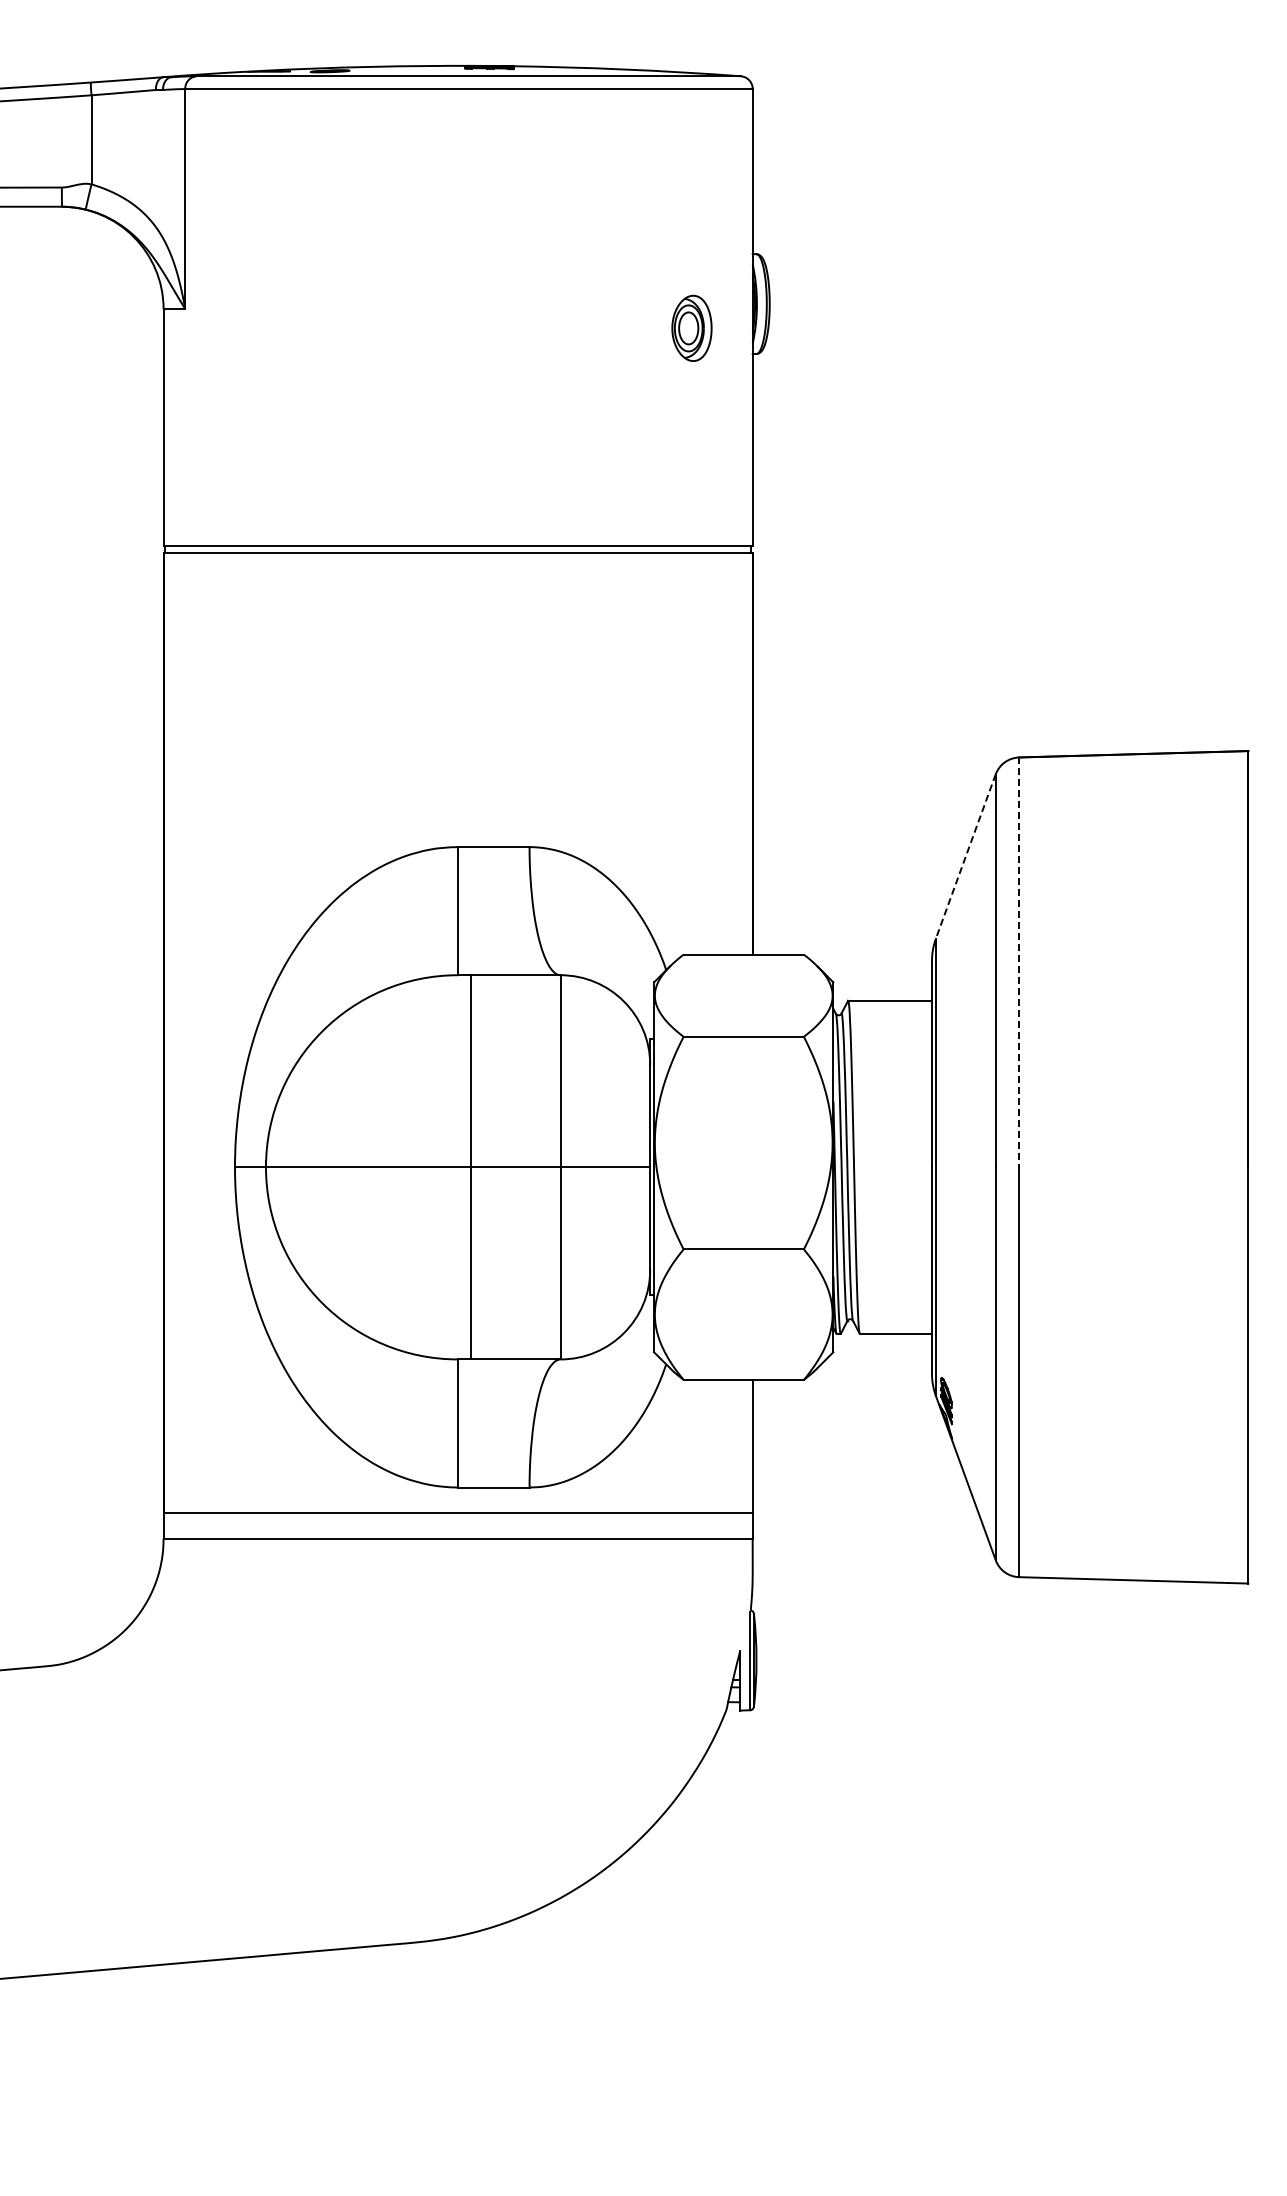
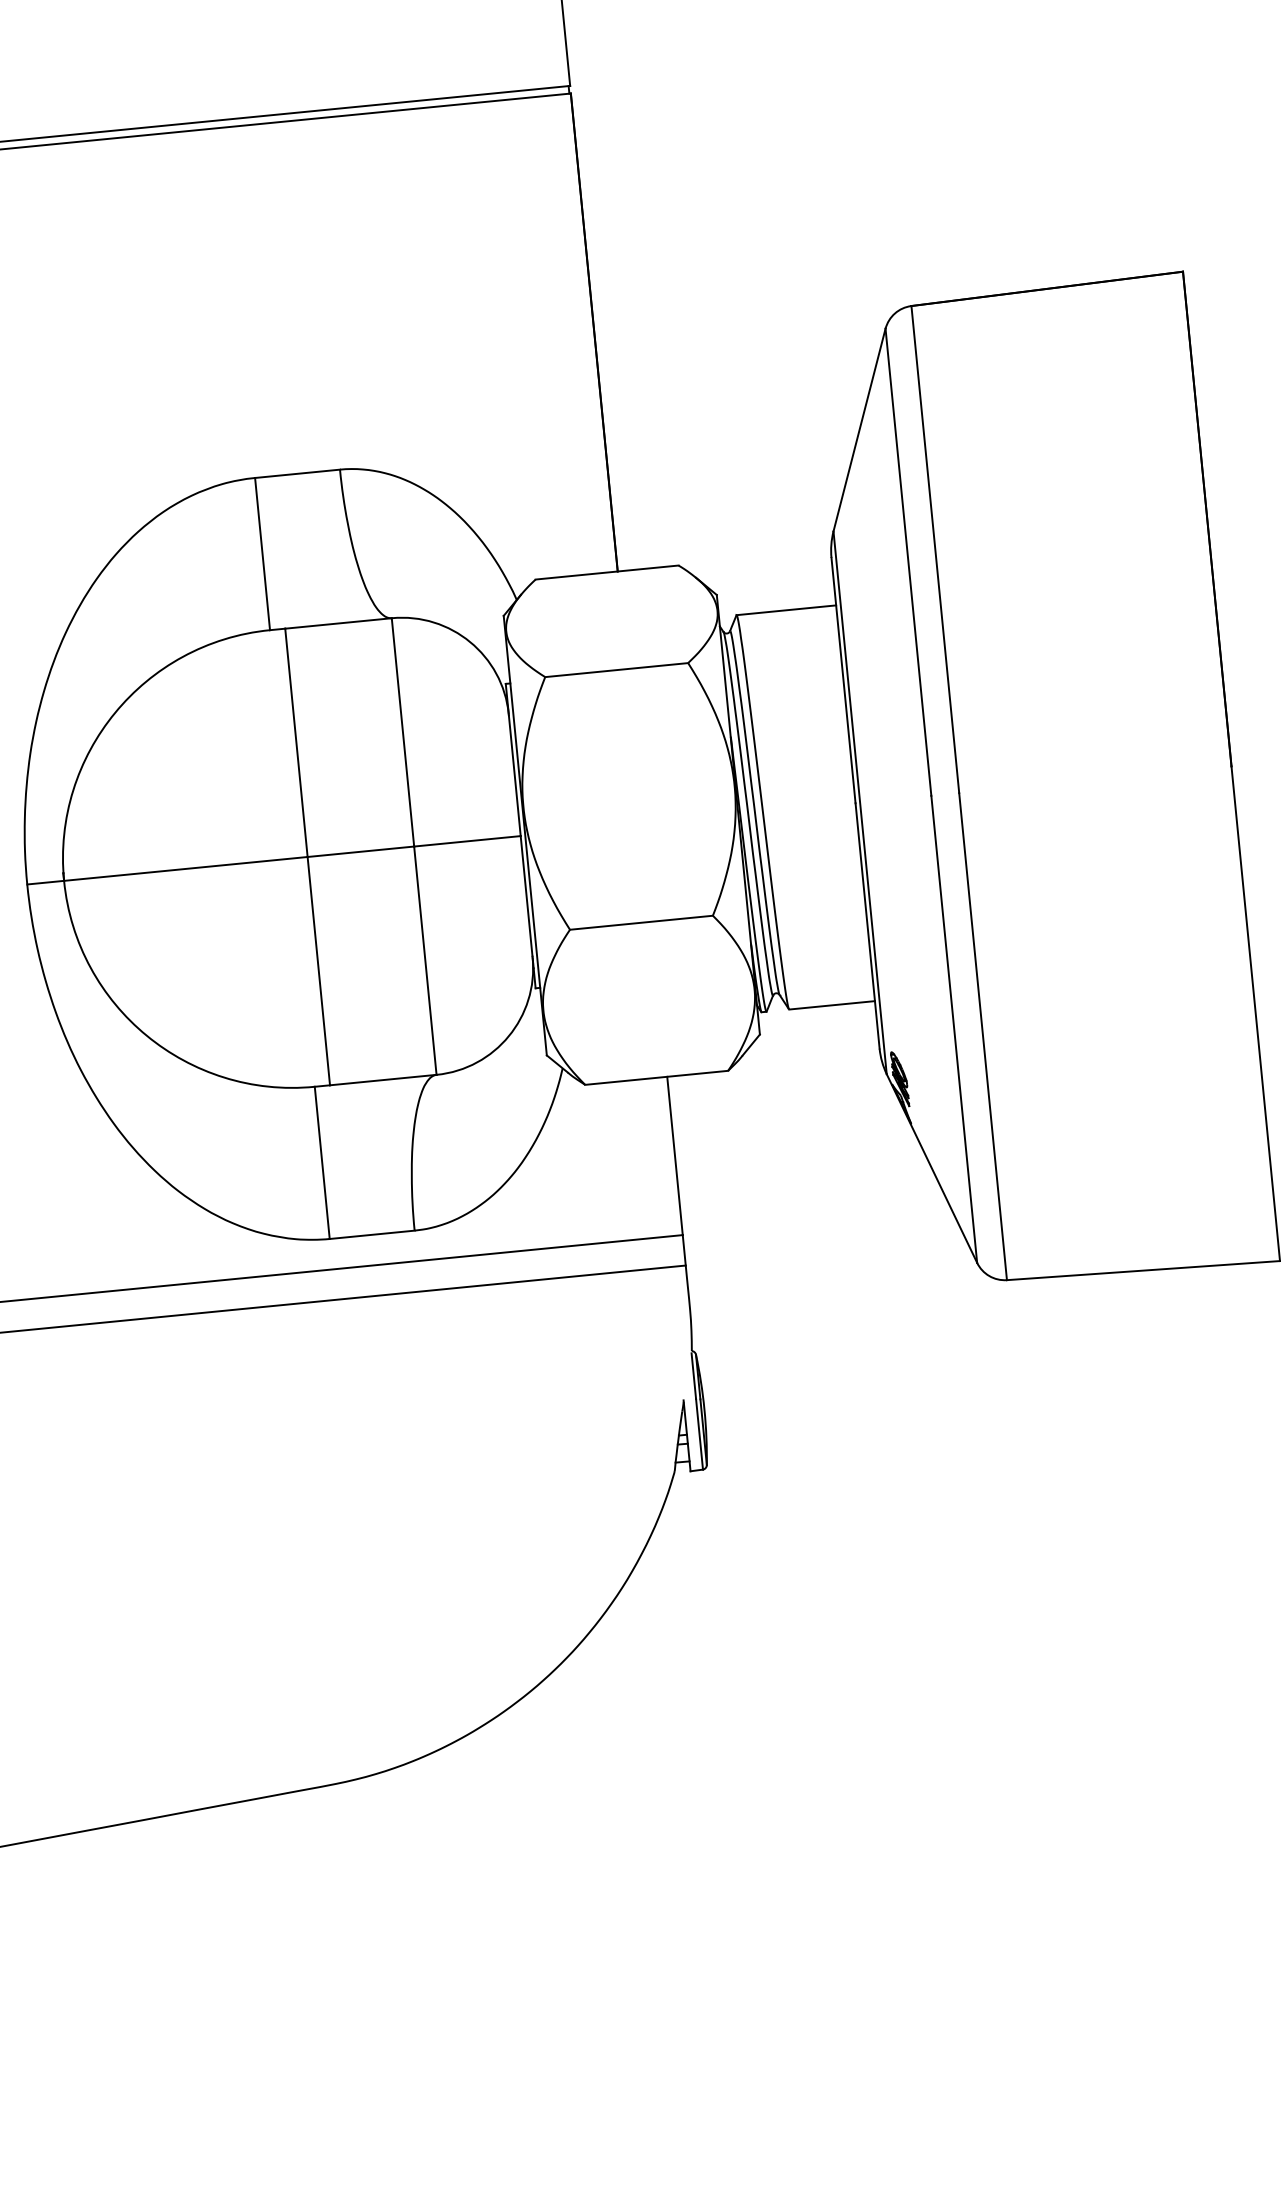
line: (965, 856) -> (859, 429), dashed -> solid
line: (1019, 962) -> (935, 549), dashed -> solid

